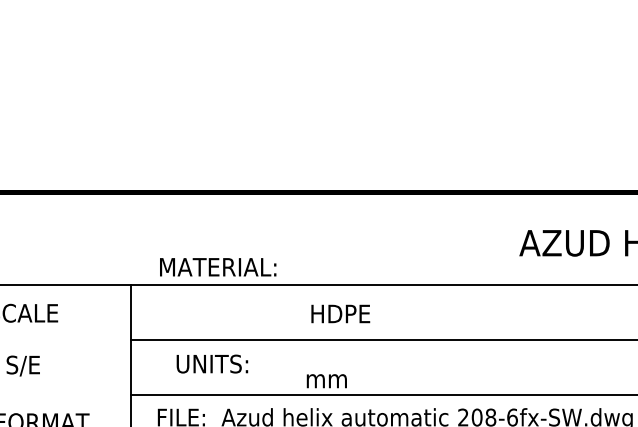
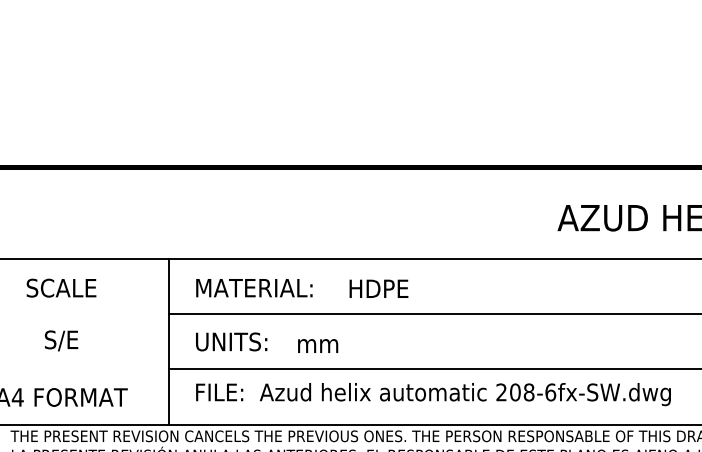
text: (218, 267) -> (254, 288), moved
text: (212, 363) -> (231, 341), moved
text: (327, 380) -> (318, 345), moved

